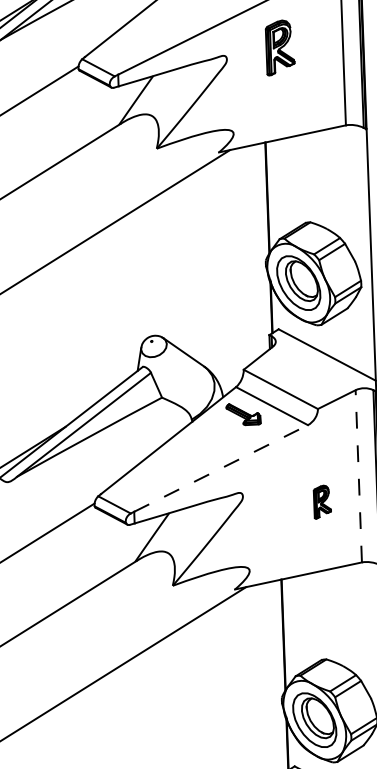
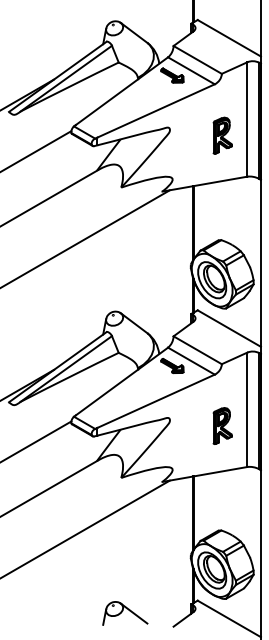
part: (280, 47) -> (222, 135), moved
line: (221, 468) -> (156, 401), dashed -> solid
line: (359, 475) -> (247, 409), dashed -> solid
part: (322, 501) -> (222, 425), size x1.67

